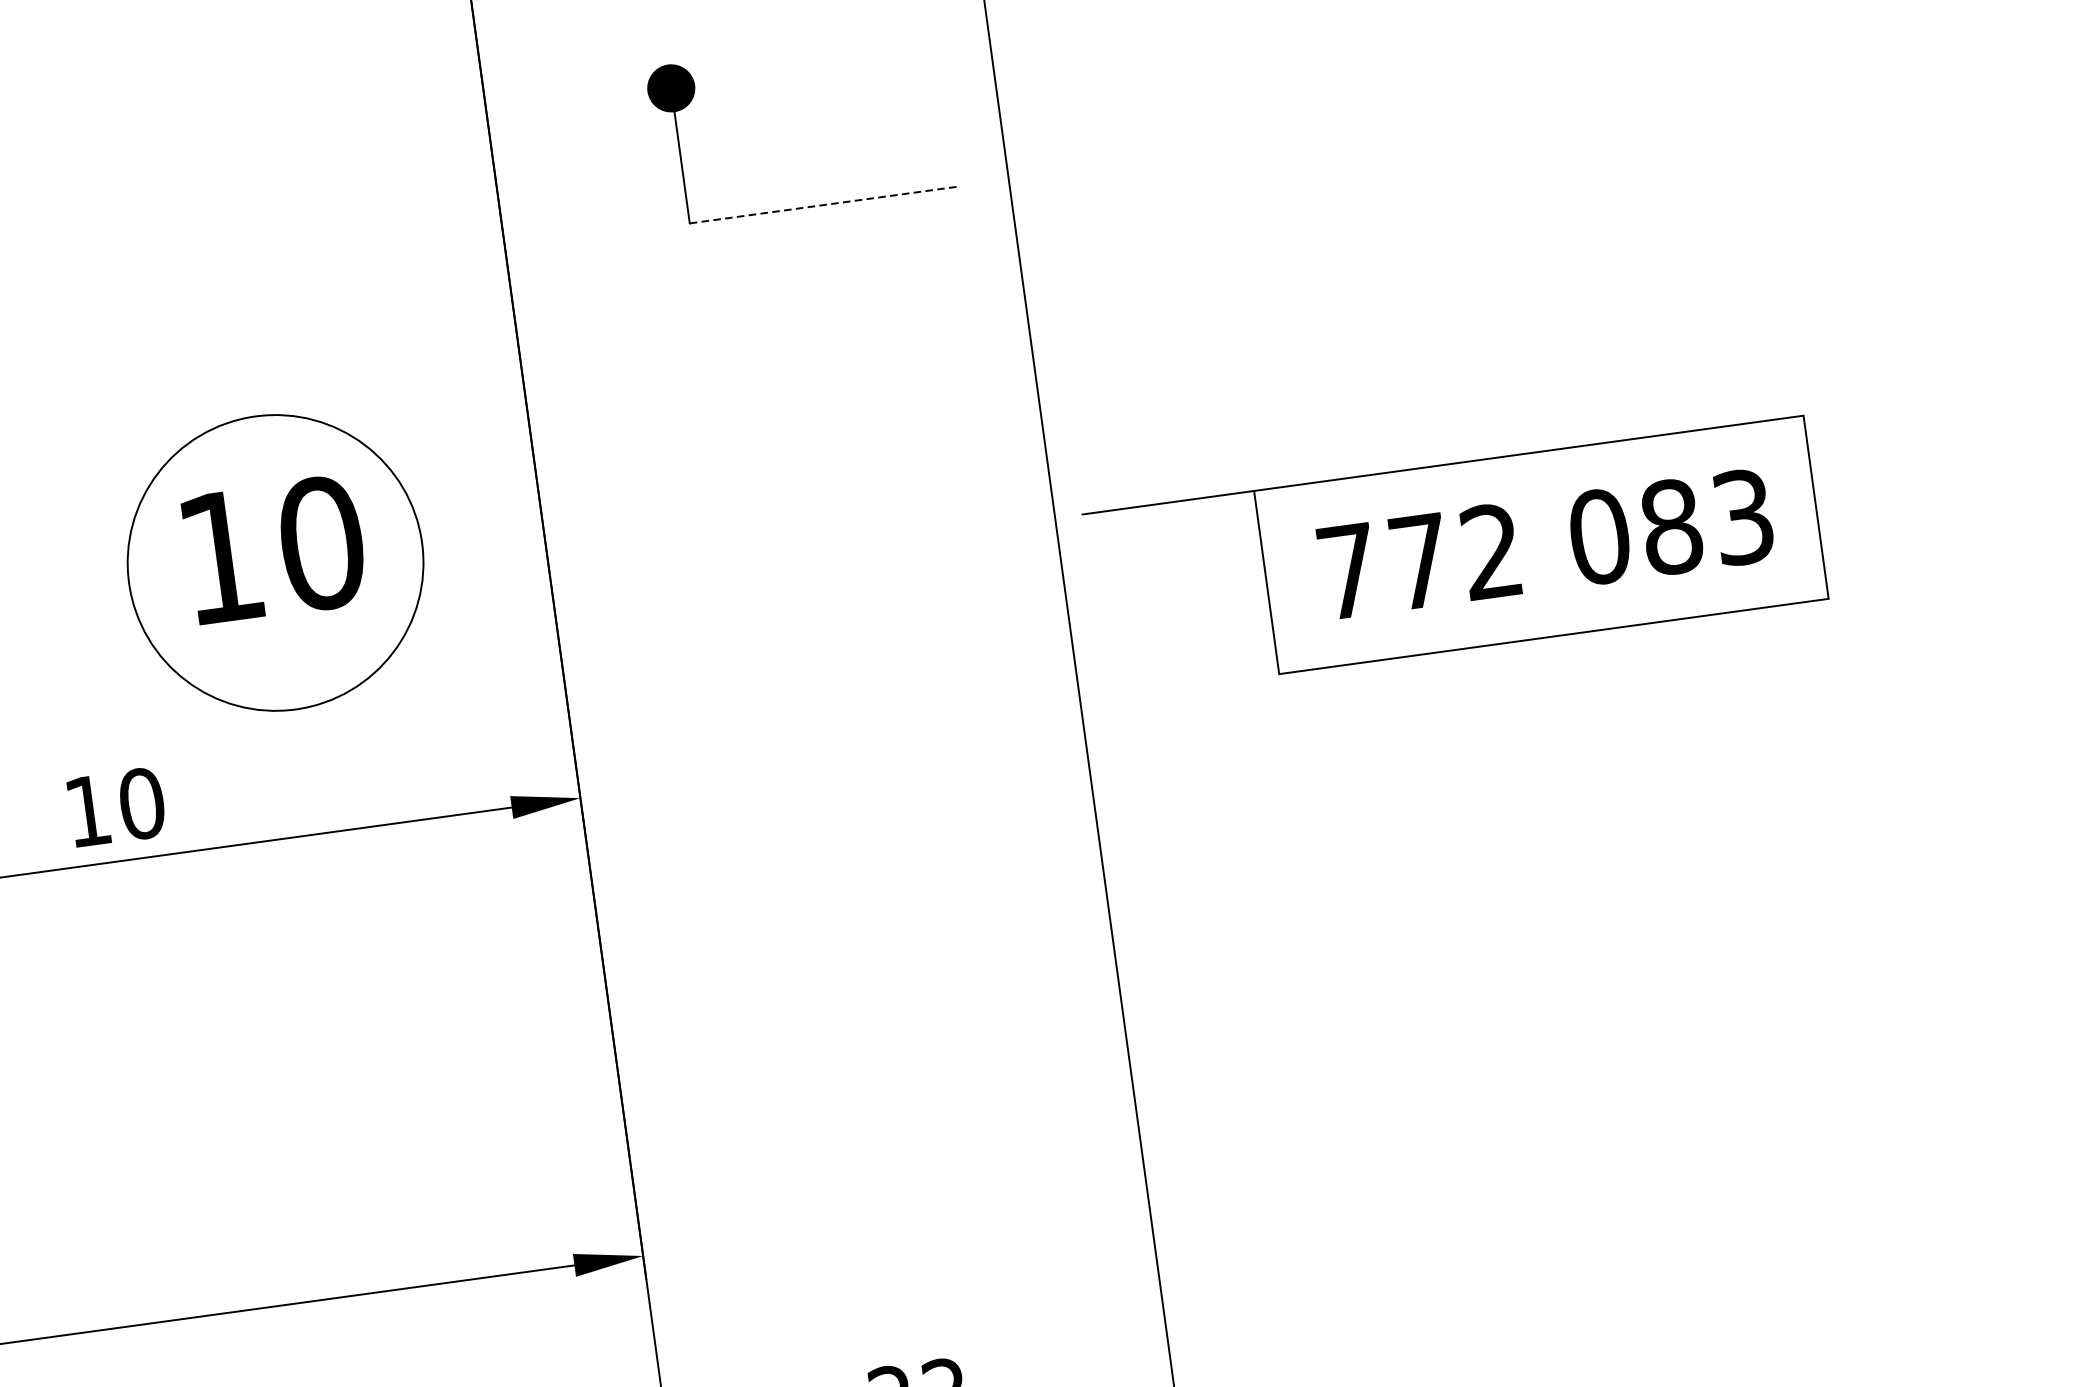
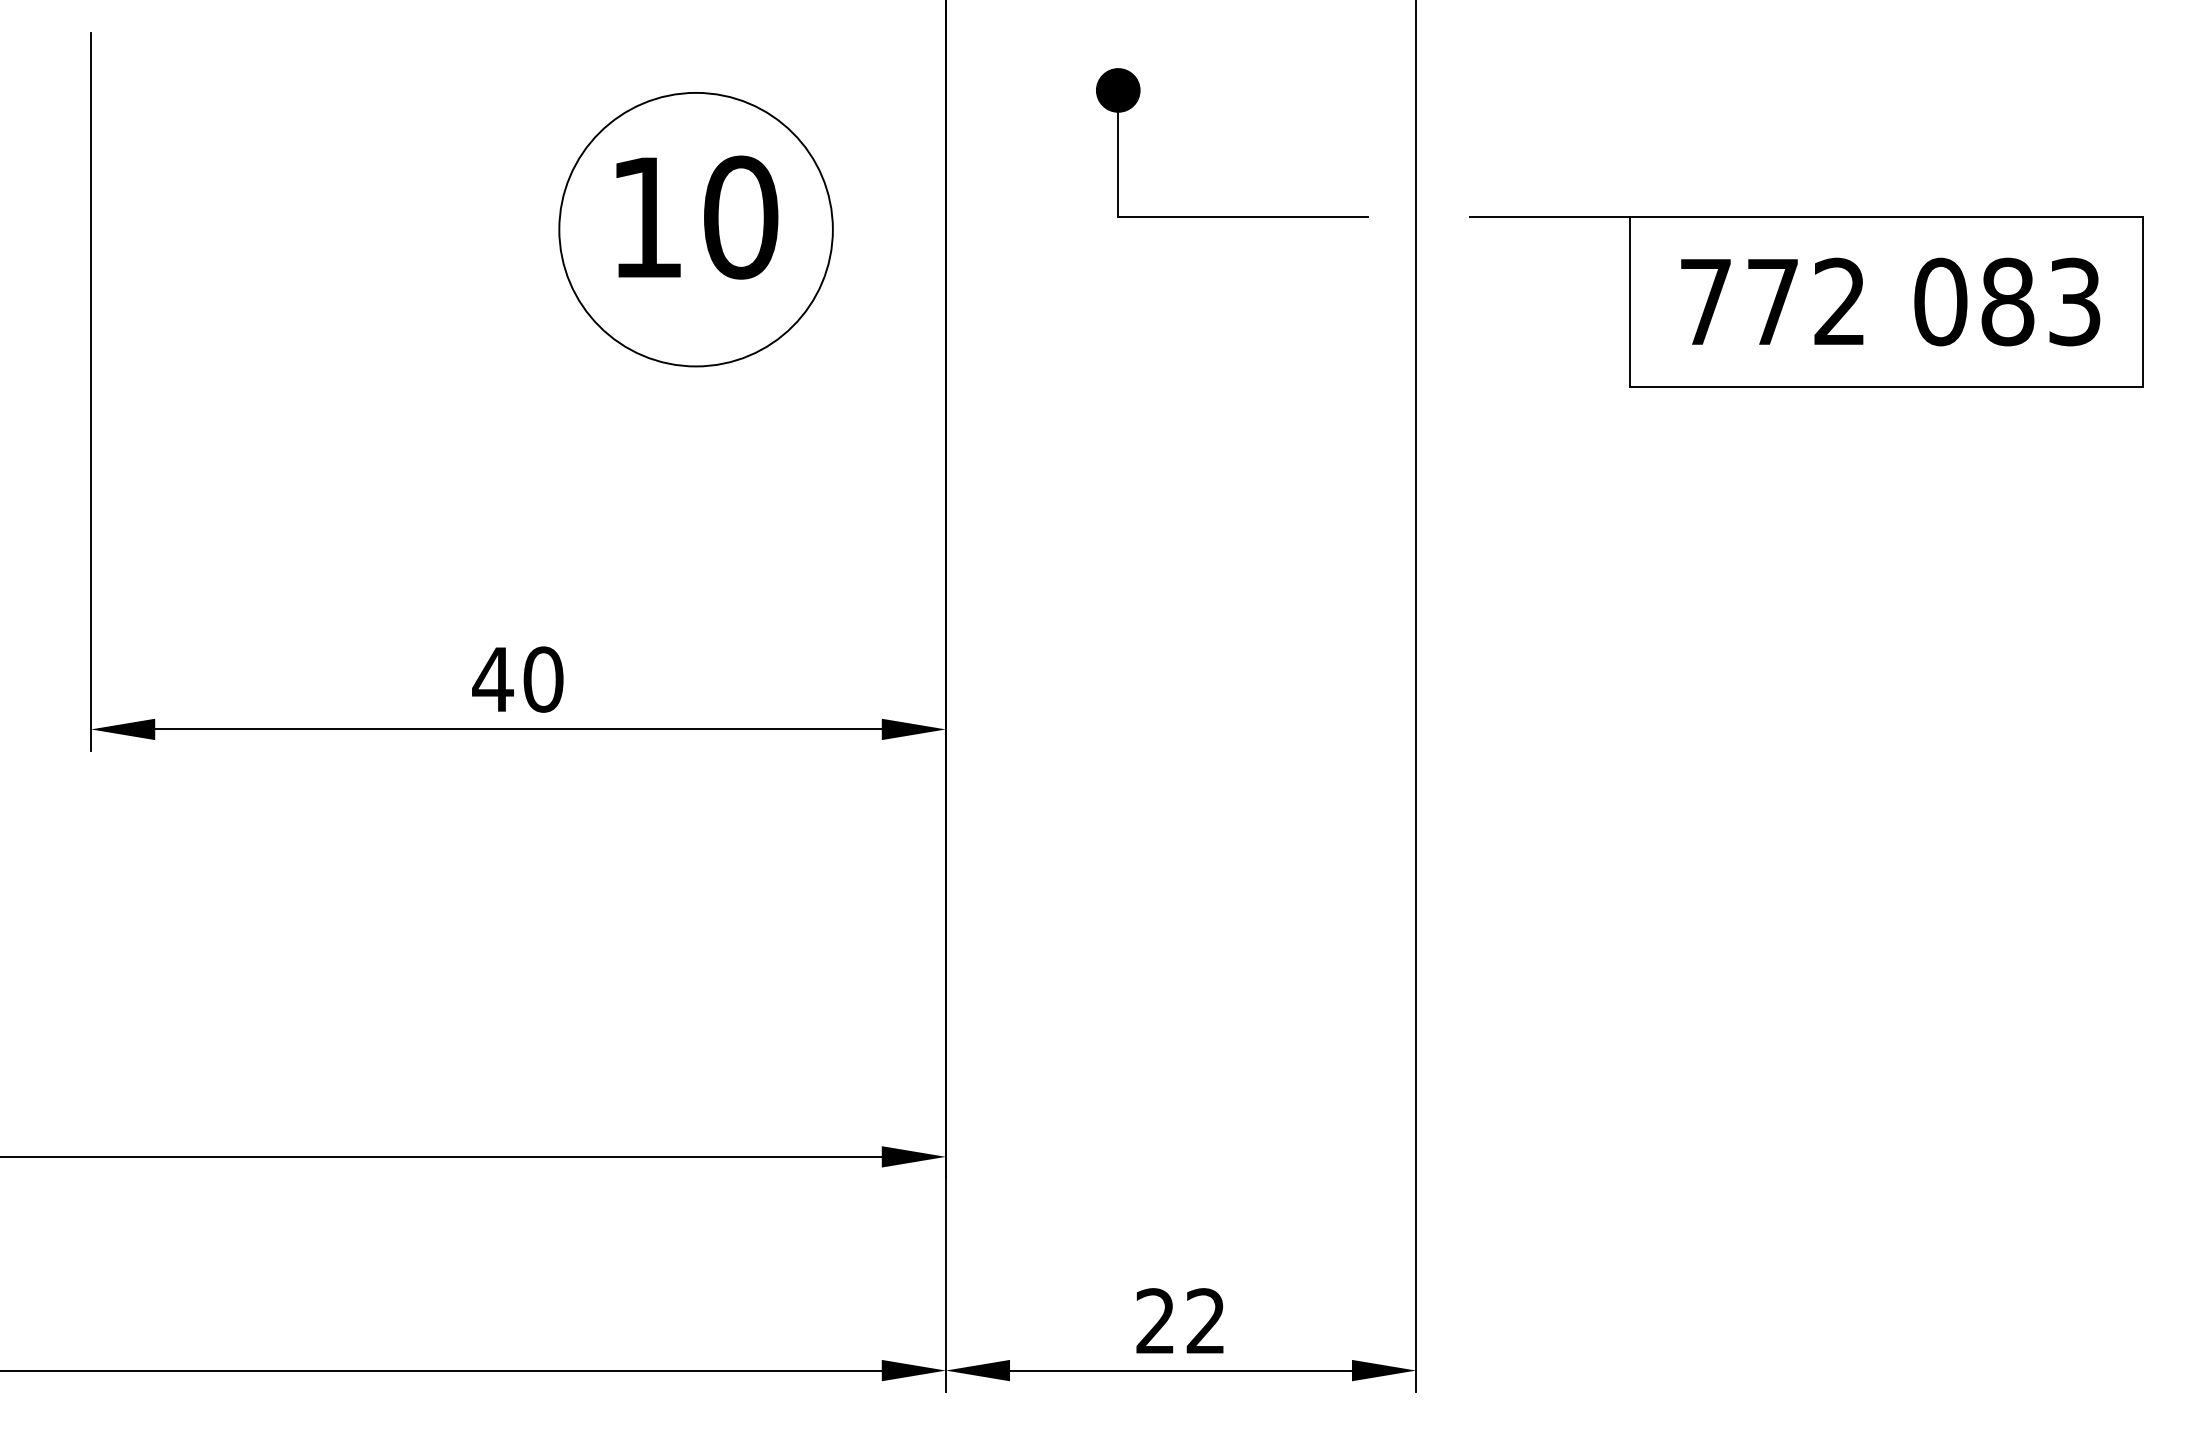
line: (822, 205) -> (1242, 216), dashed -> solid
part: (1455, 556) -> (1806, 301), moved
part: (274, 562) -> (695, 229), moved
text: (87, 811) -> (492, 679), 10 -> 40

